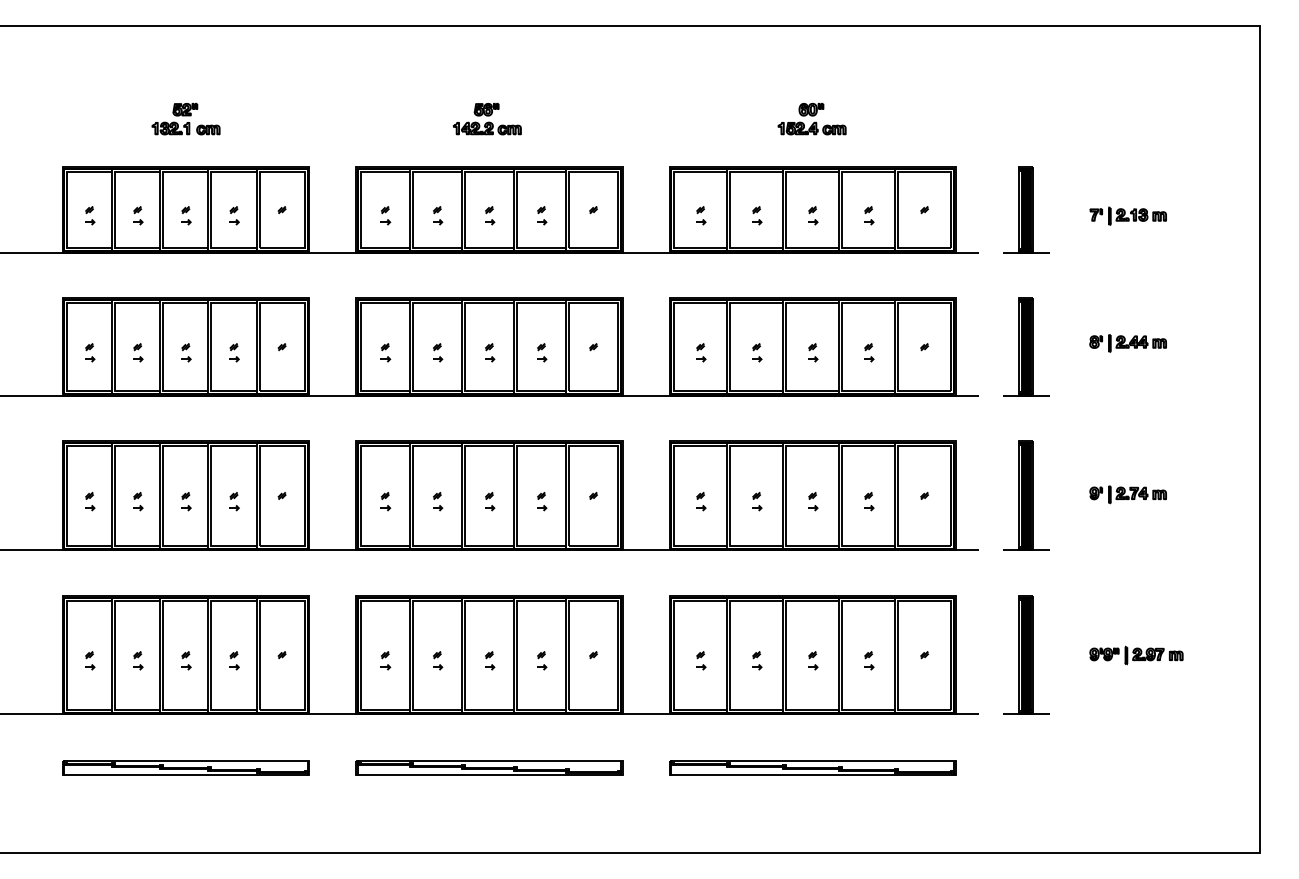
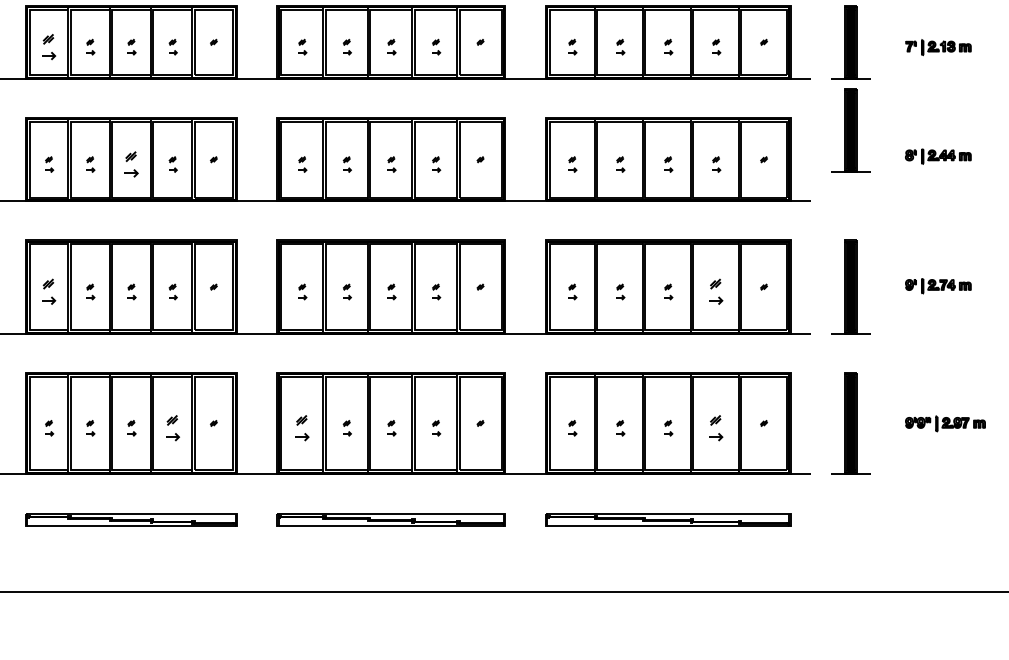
part: (90, 215) -> (49, 47), size x1.6
part: (1026, 346) -> (851, 130), moved
part: (186, 352) -> (132, 164), size x1.6
part: (90, 501) -> (49, 291), size x1.6
part: (869, 501) -> (716, 291), size x1.6
part: (234, 660) -> (173, 428), size x1.6
part: (385, 660) -> (302, 428), size x1.6
part: (869, 660) -> (716, 428), size x1.6

